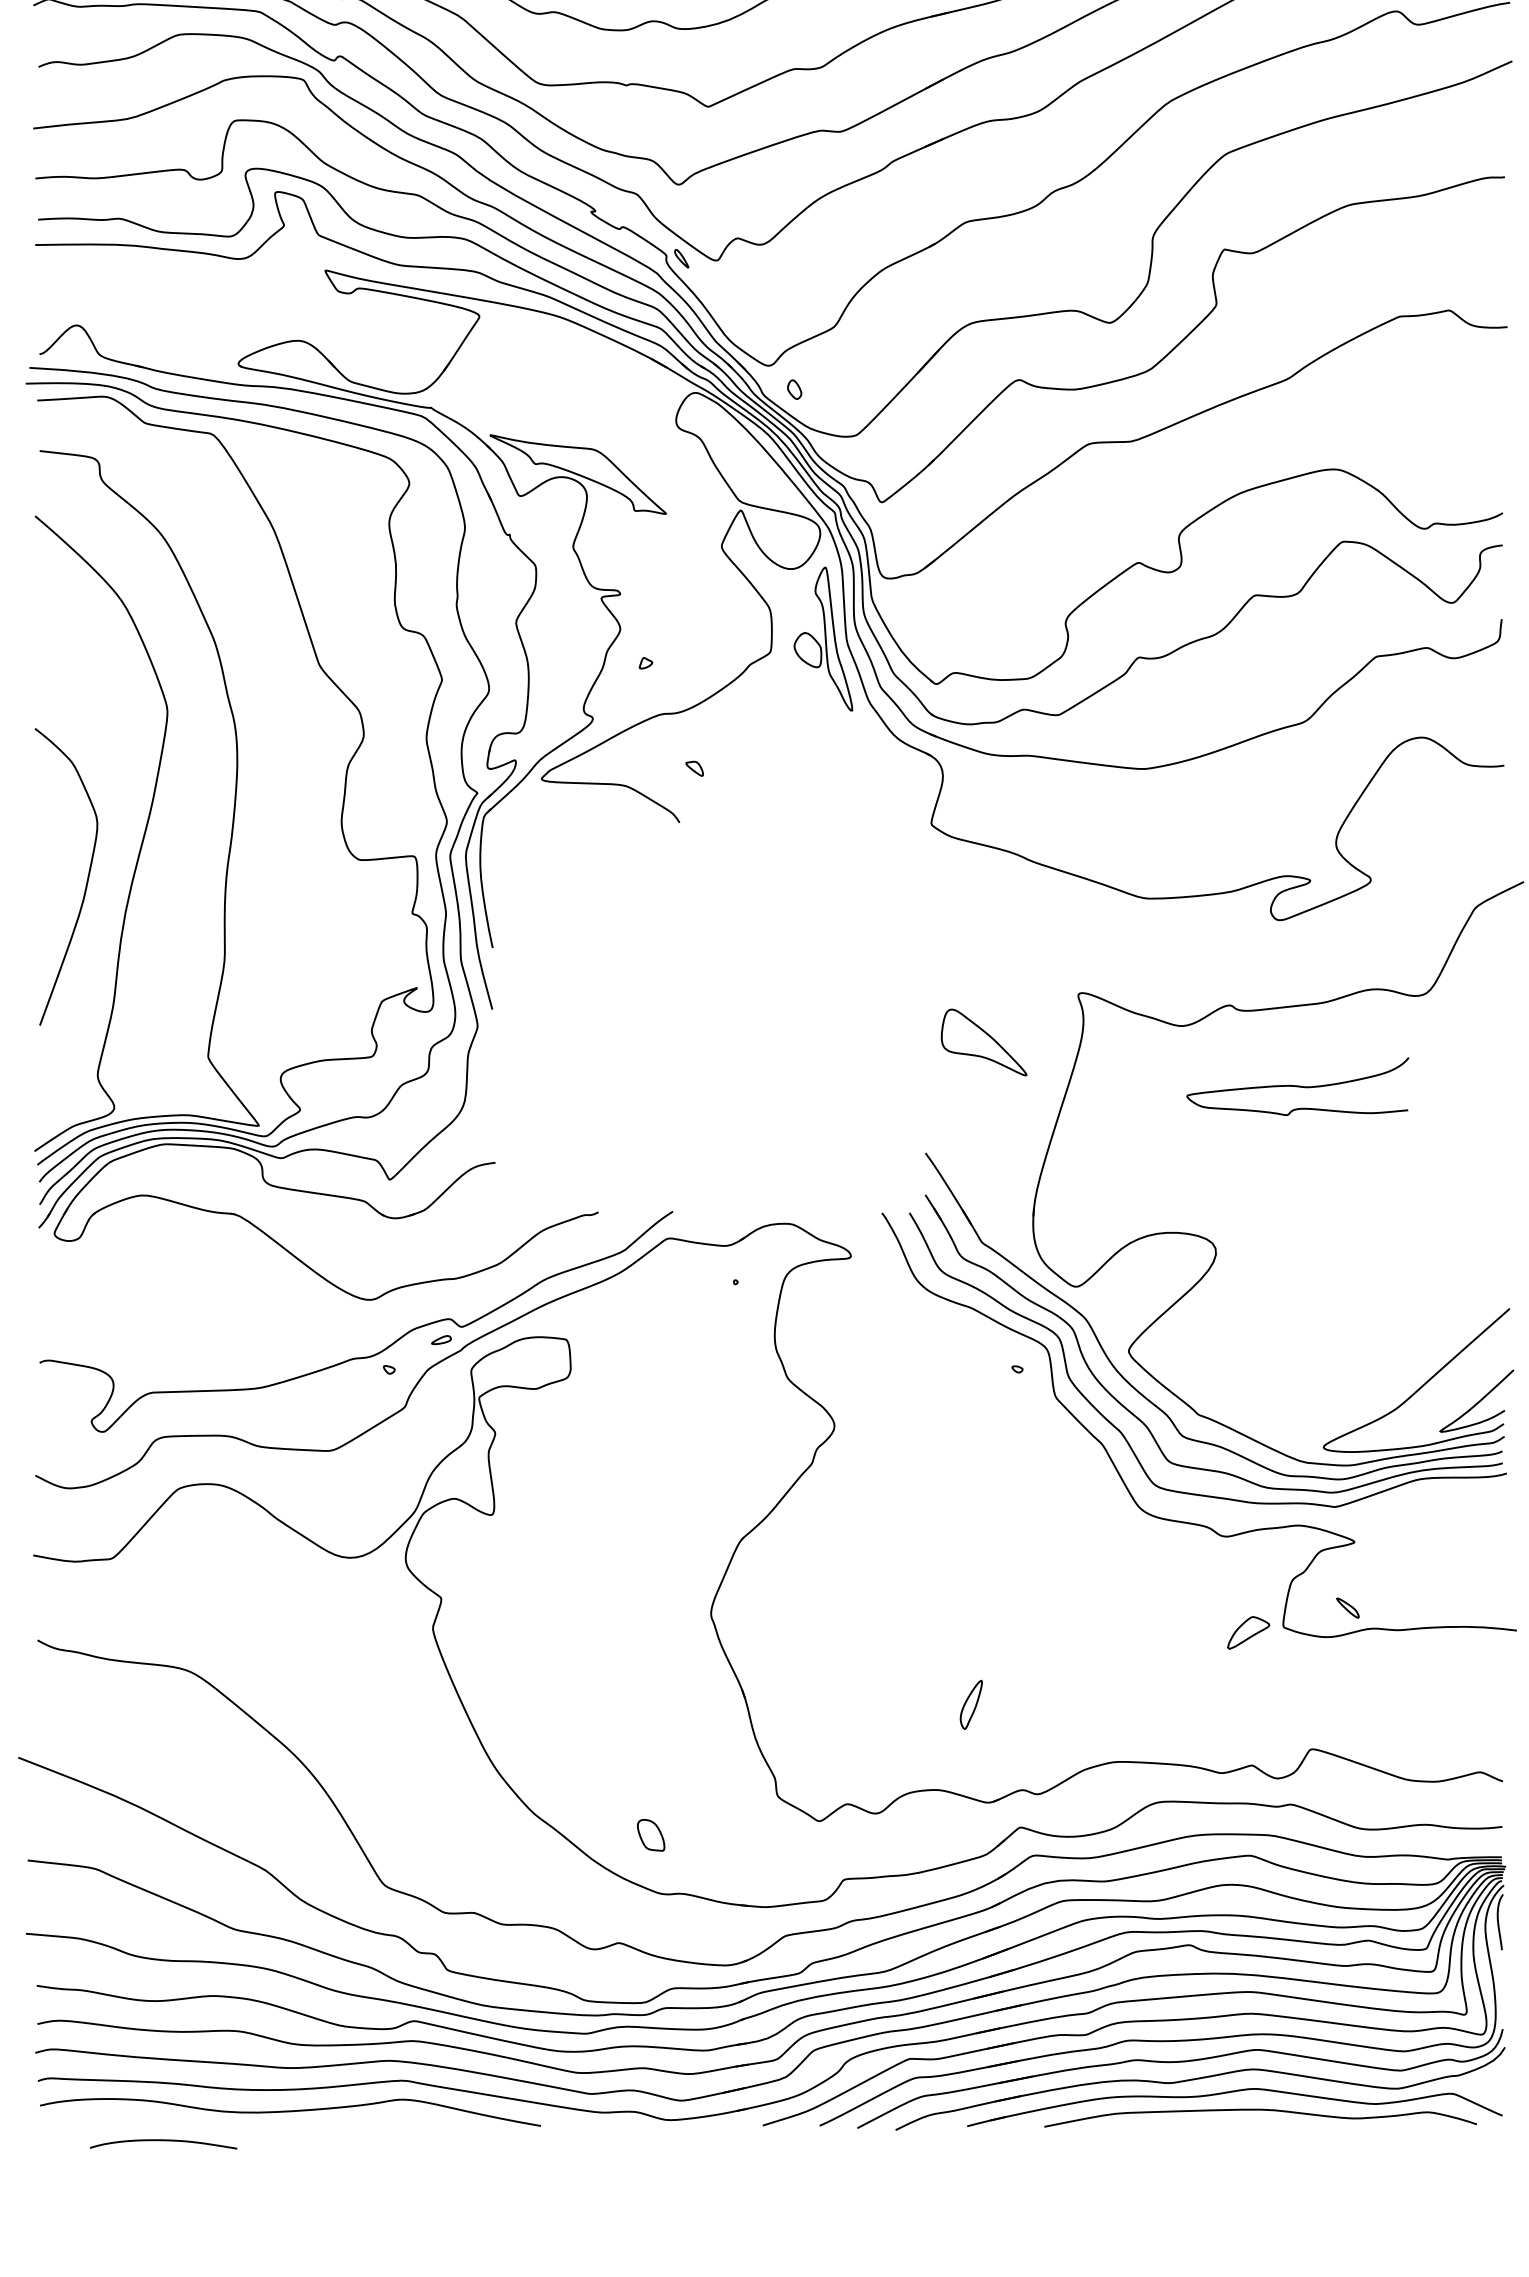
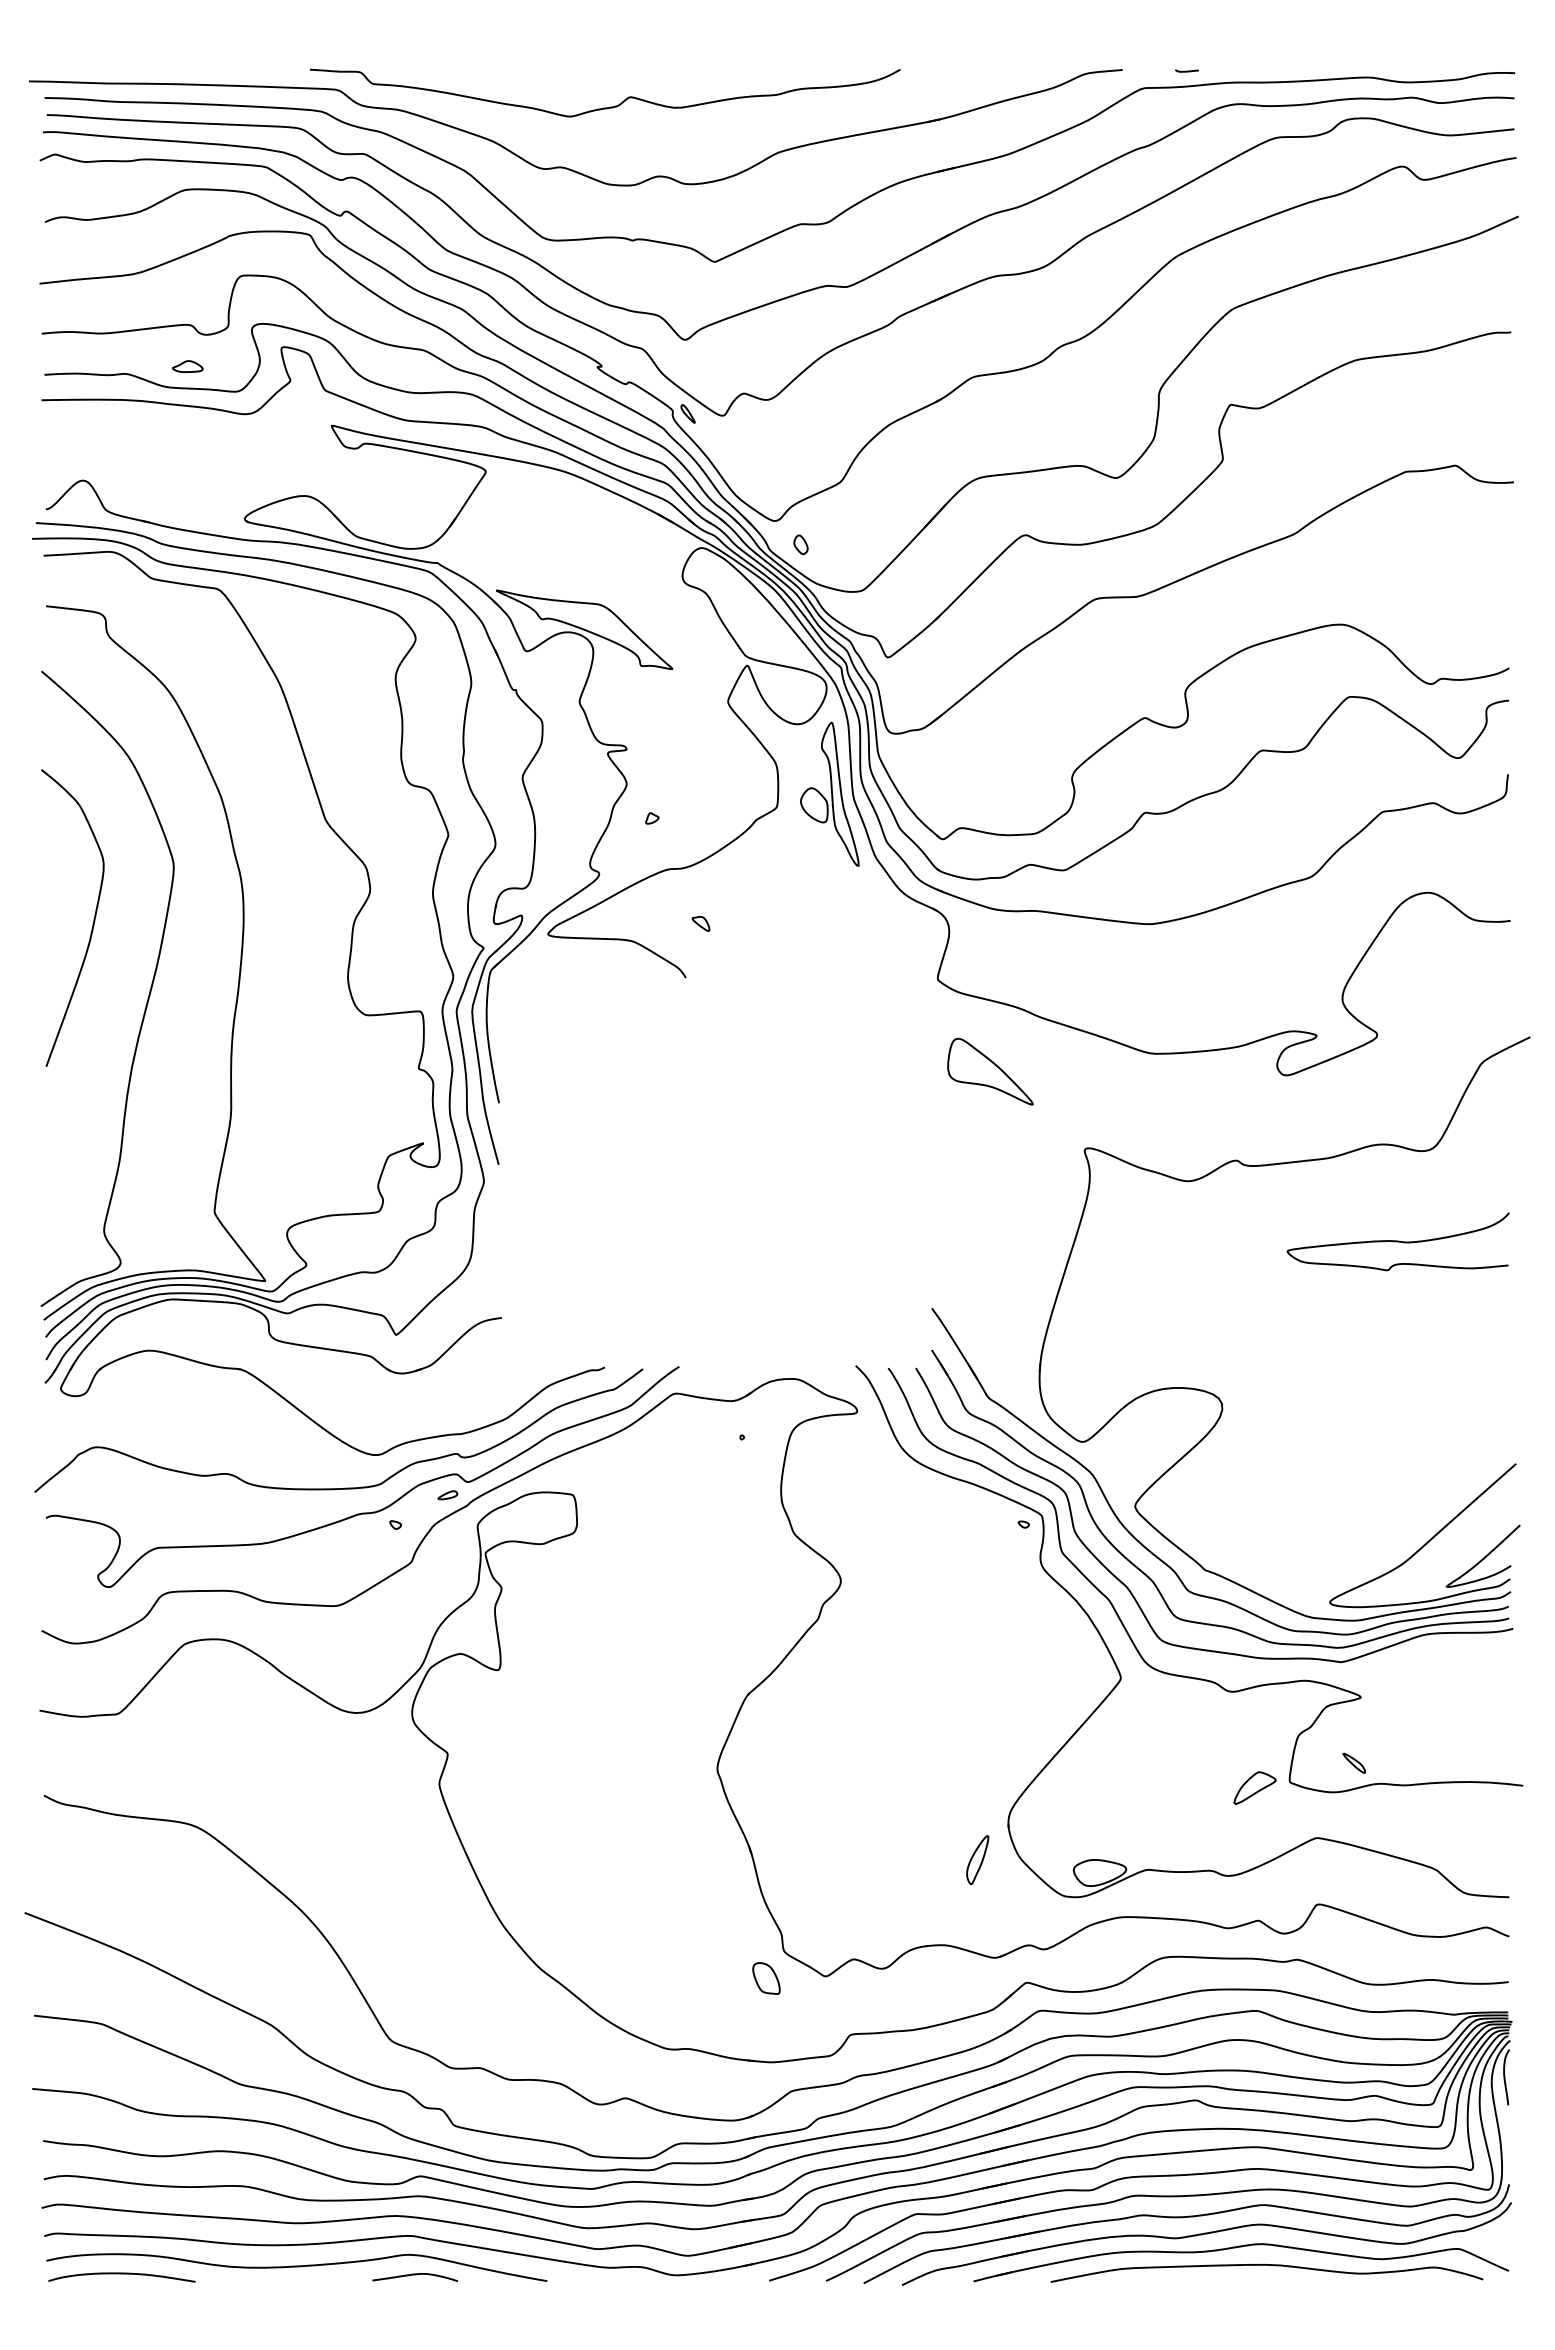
part: (181, 211) -> (187, 366), added
curve: (86, 882) -> (92, 923), moved
part: (984, 1042) -> (990, 1071), moved
curve: (1297, 1086) -> (1397, 1241), moved
curve: (338, 1332) -> (344, 1487), added
part: (1110, 1508) -> (1116, 1663), added
part: (651, 1835) -> (766, 1978), moved
curve: (408, 2120) -> (414, 2275), added
curve: (163, 2141) -> (121, 2274), moved

